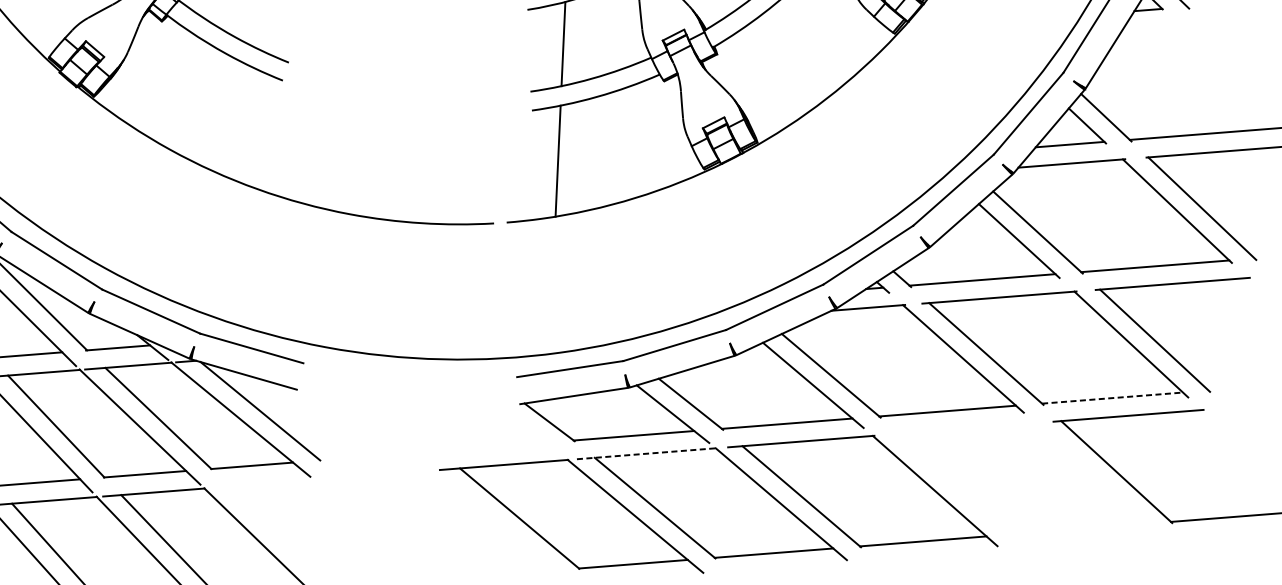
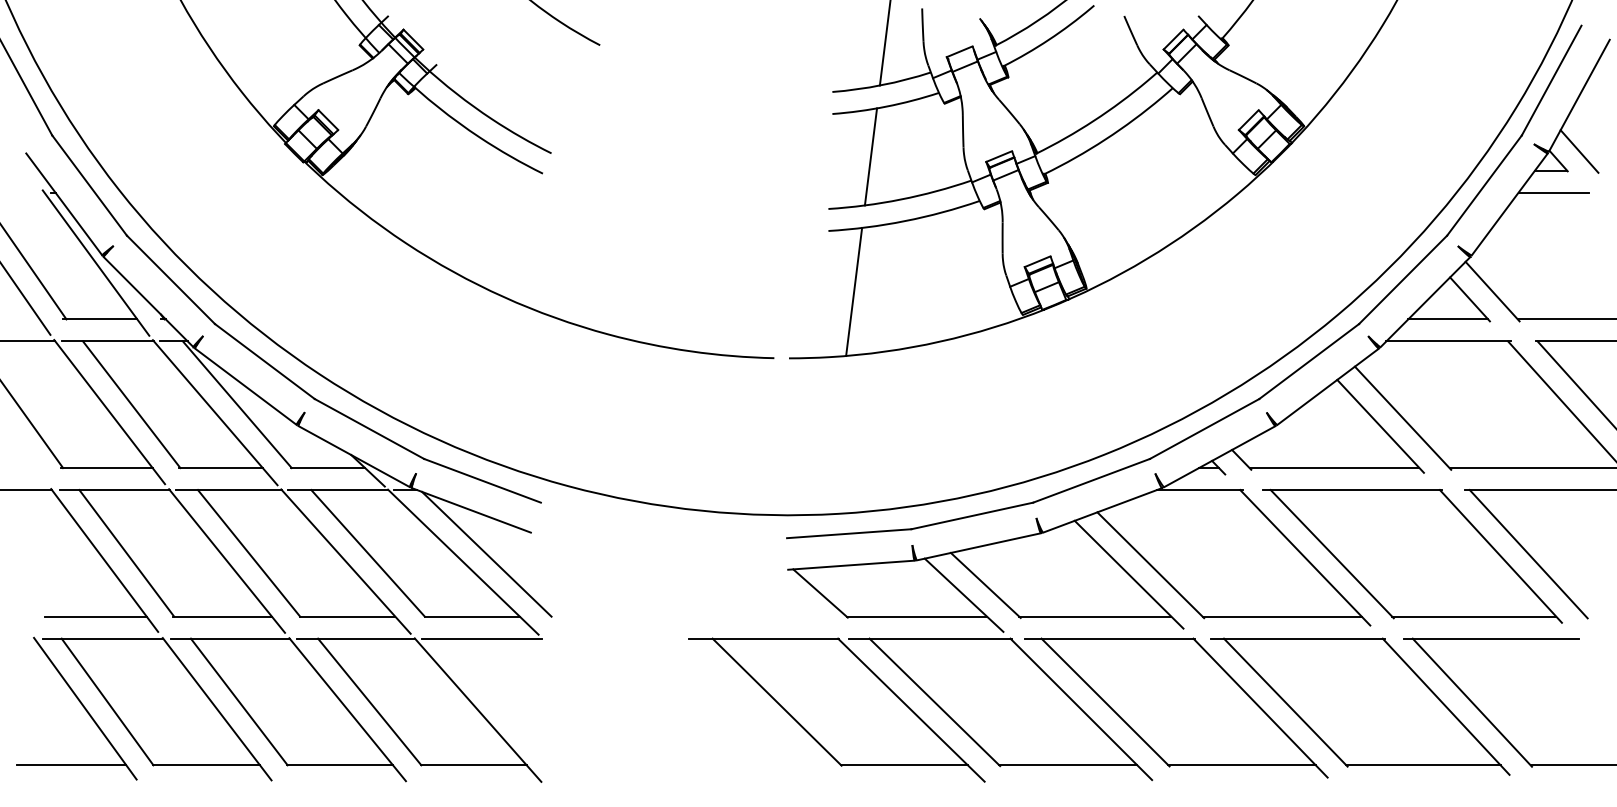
line: (1151, 28) -> (1553, 192), added
line: (1112, 397) -> (1474, 616), dashed -> solid
line: (647, 453) -> (930, 638), dashed -> solid
part: (1020, 482) -> (1360, 706), added
line: (261, 483) -> (481, 638), added

